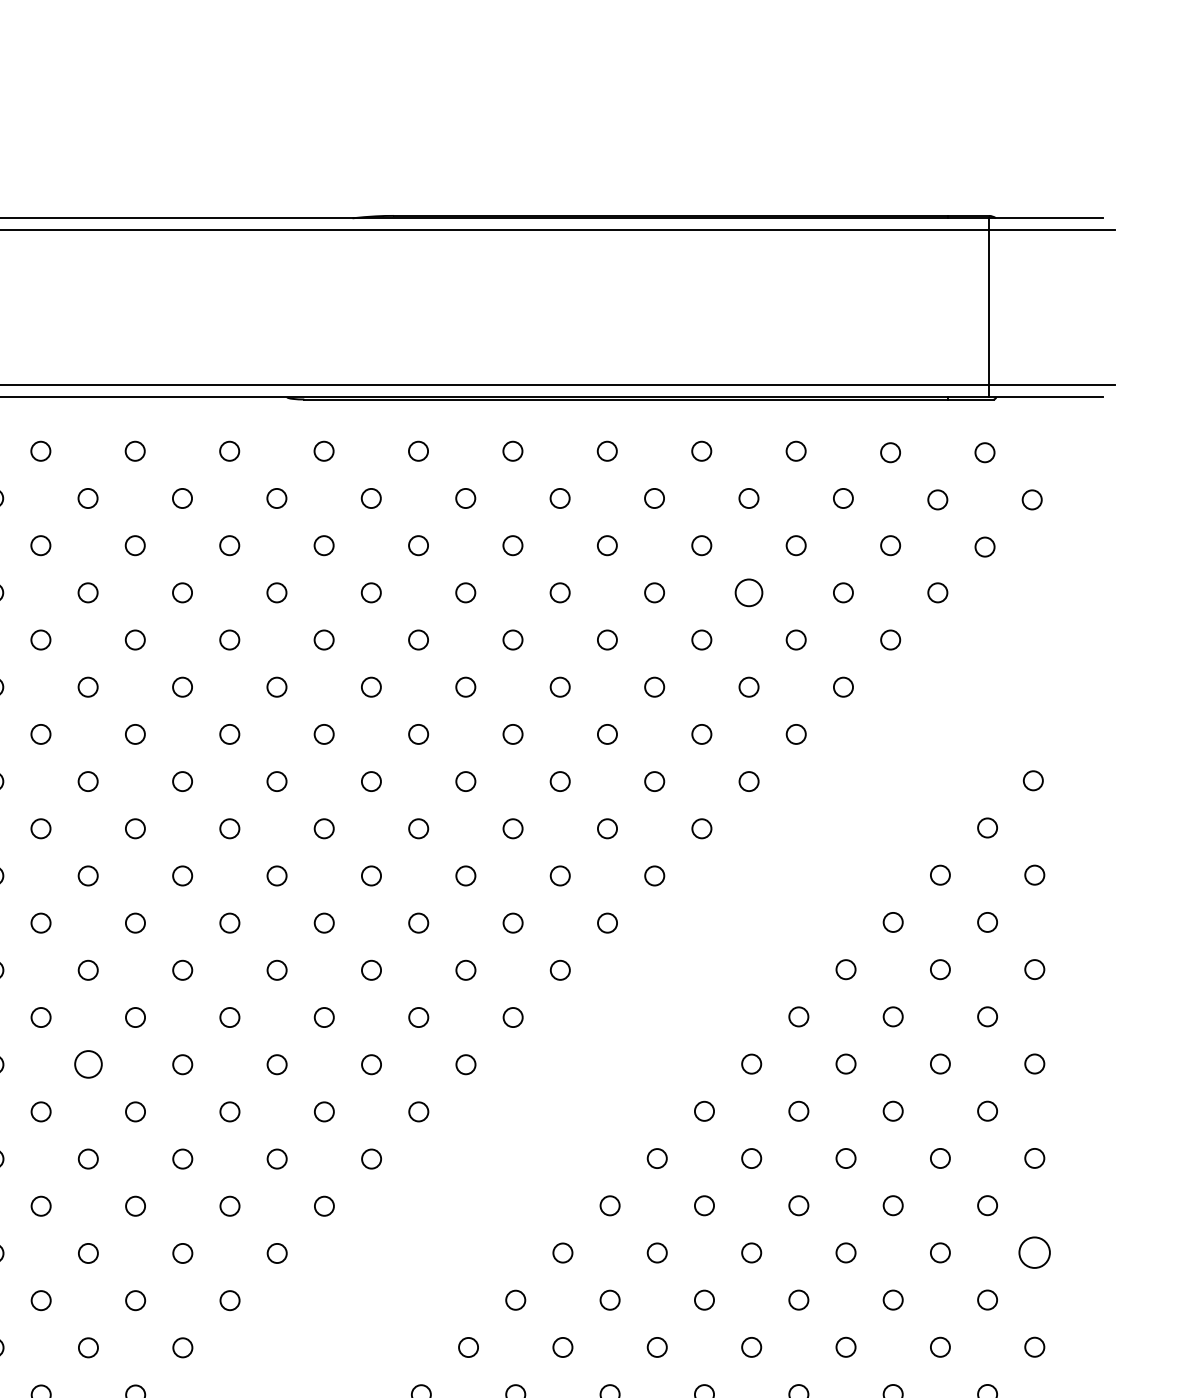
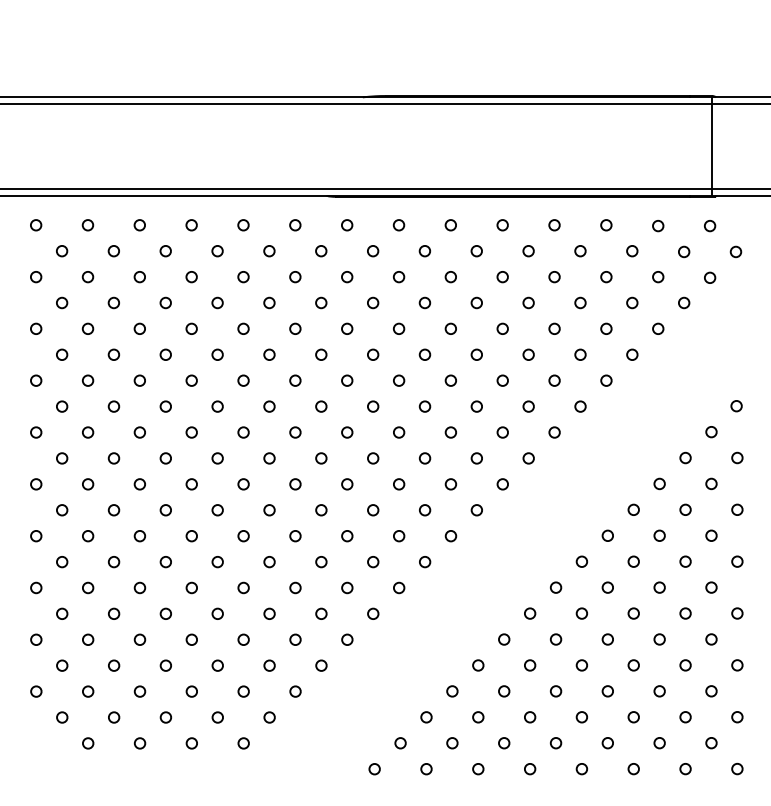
circle: (749, 591) -> (580, 302), size x0.71
circle: (87, 1065) -> (217, 562), size x0.71
circle: (1034, 1253) -> (737, 665), size x0.62

